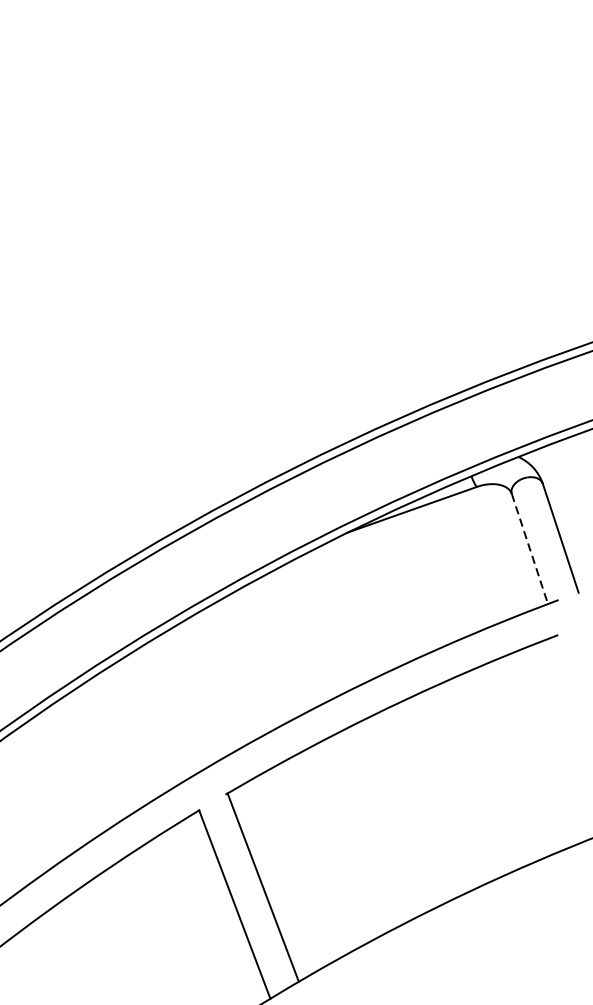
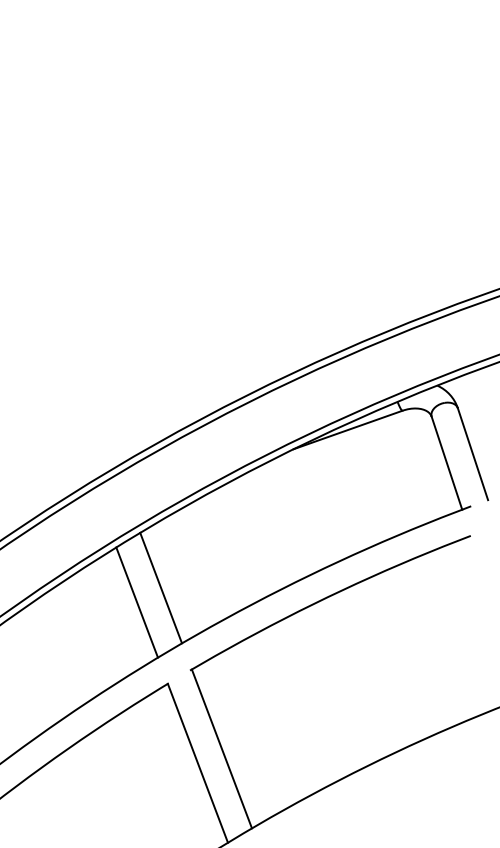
line: (529, 549) -> (446, 463), dashed -> solid
line: (191, 696) -> (161, 587), added
line: (161, 714) -> (136, 602), added

